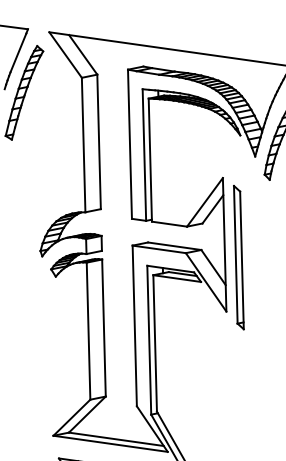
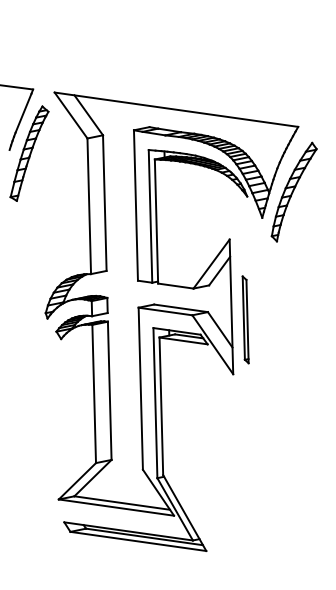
part: (238, 257) -> (245, 319), size x0.6

